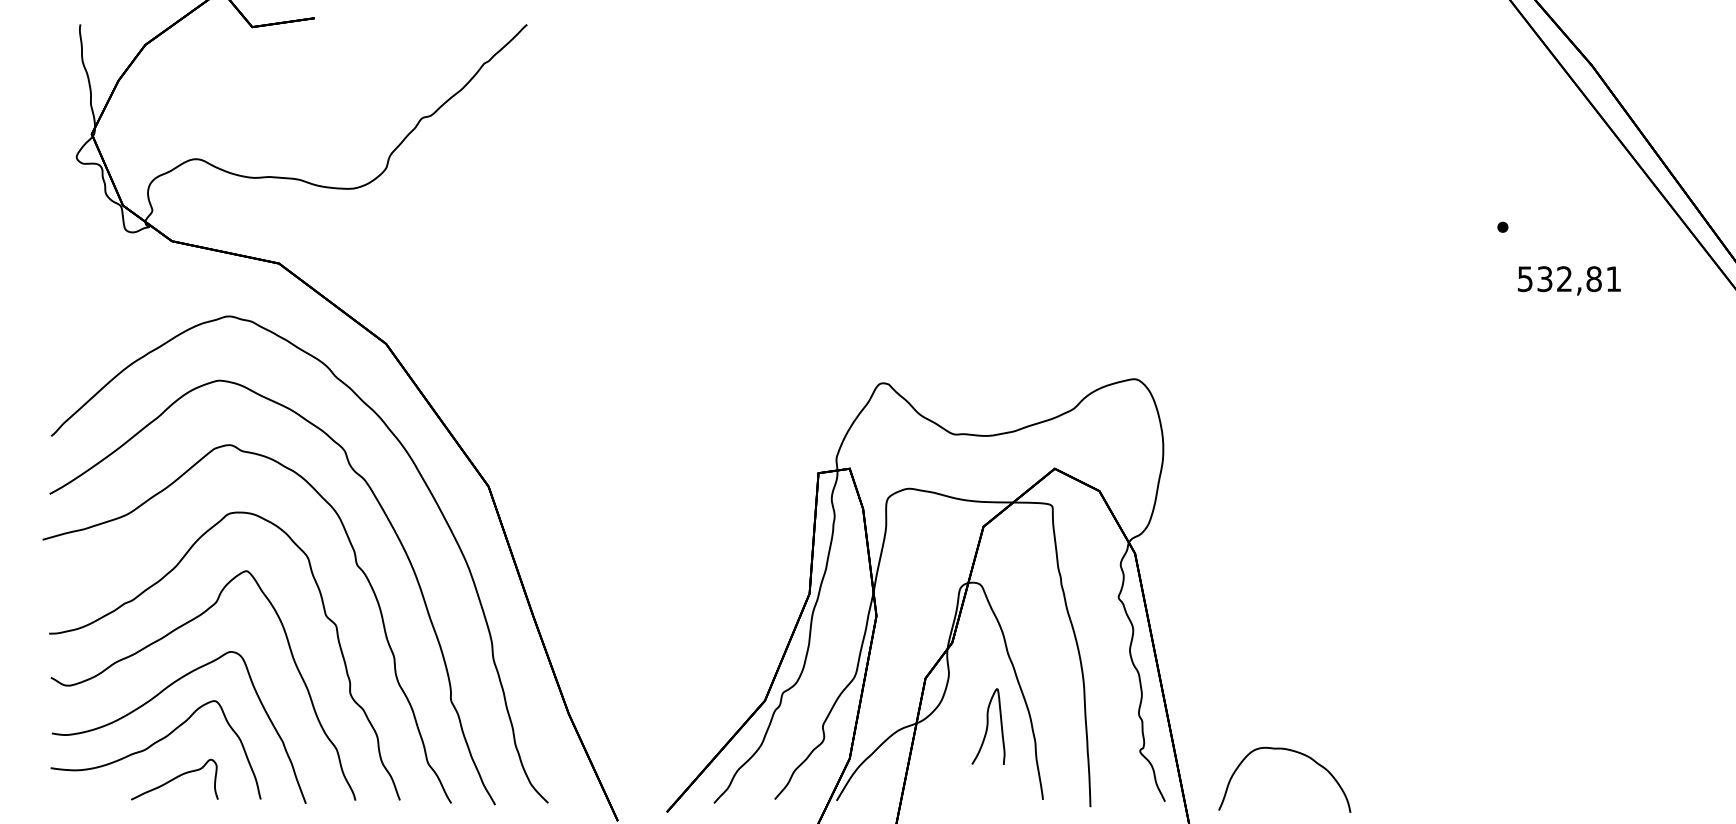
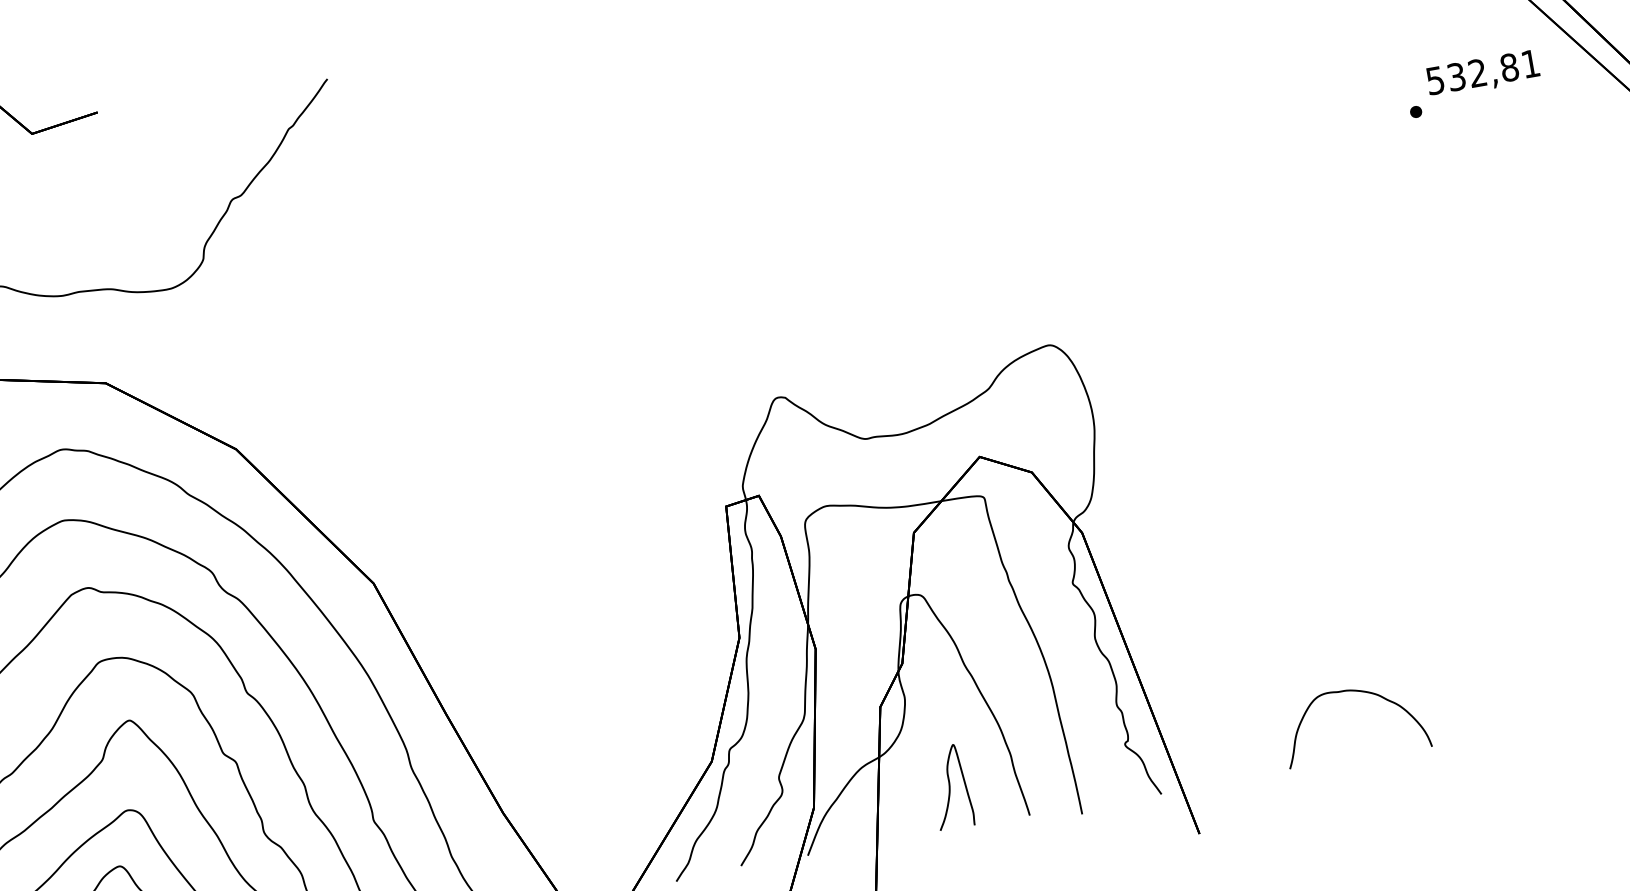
text: (1569, 280) -> (1483, 73), moved
curve: (988, 726) -> (950, 786), moved
curve: (1290, 751) -> (1355, 692), moved

